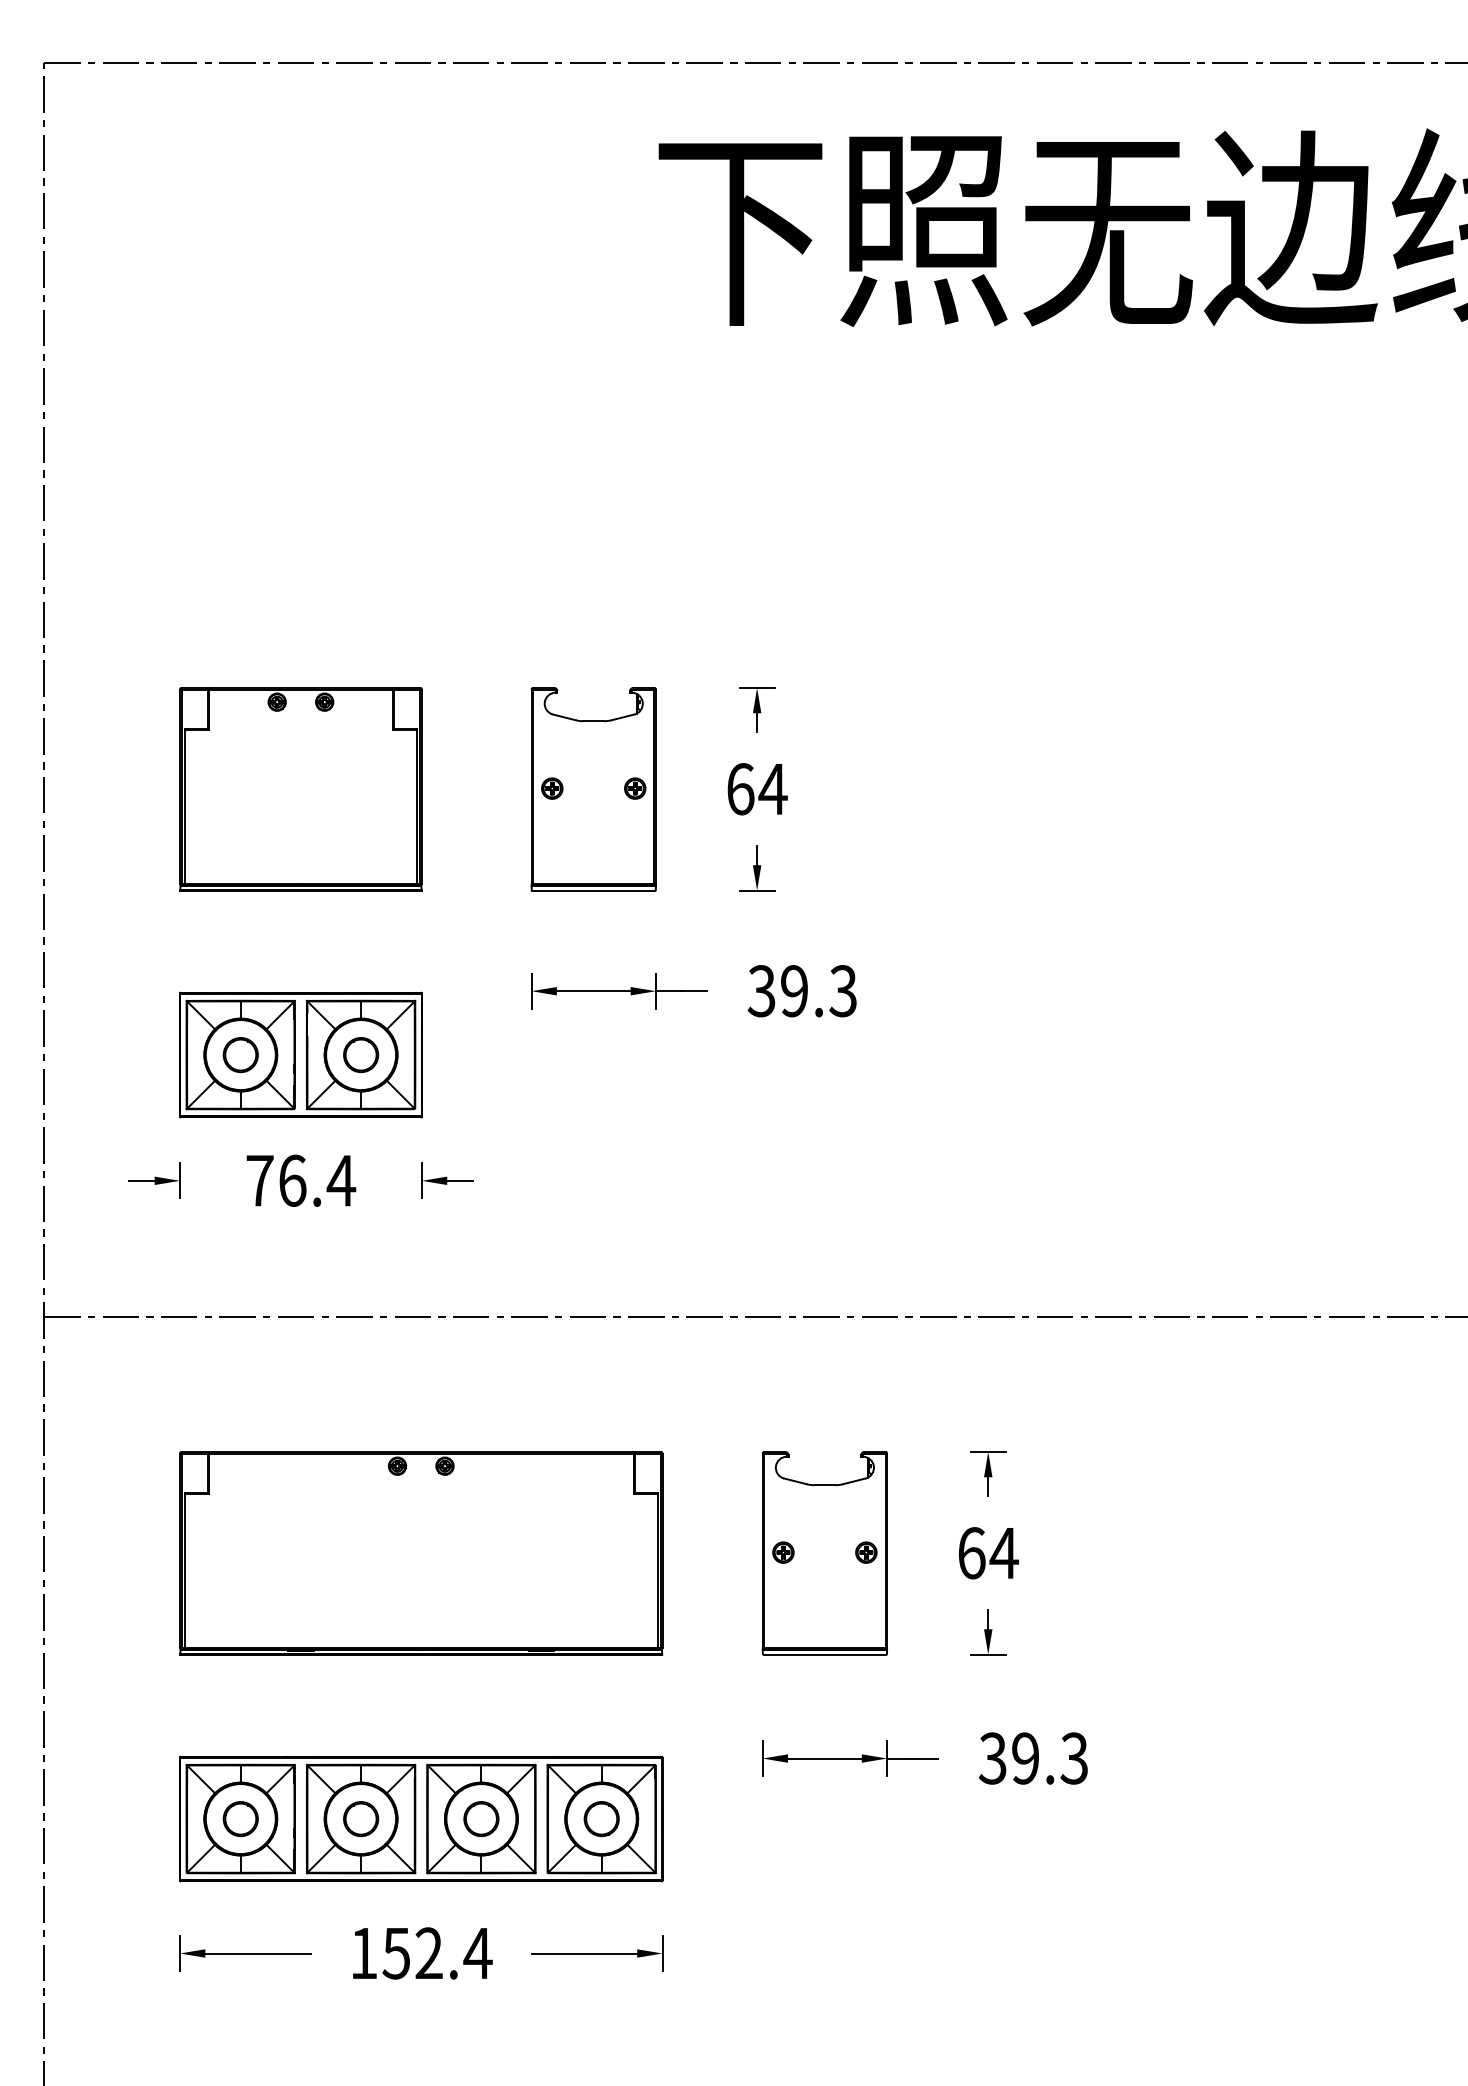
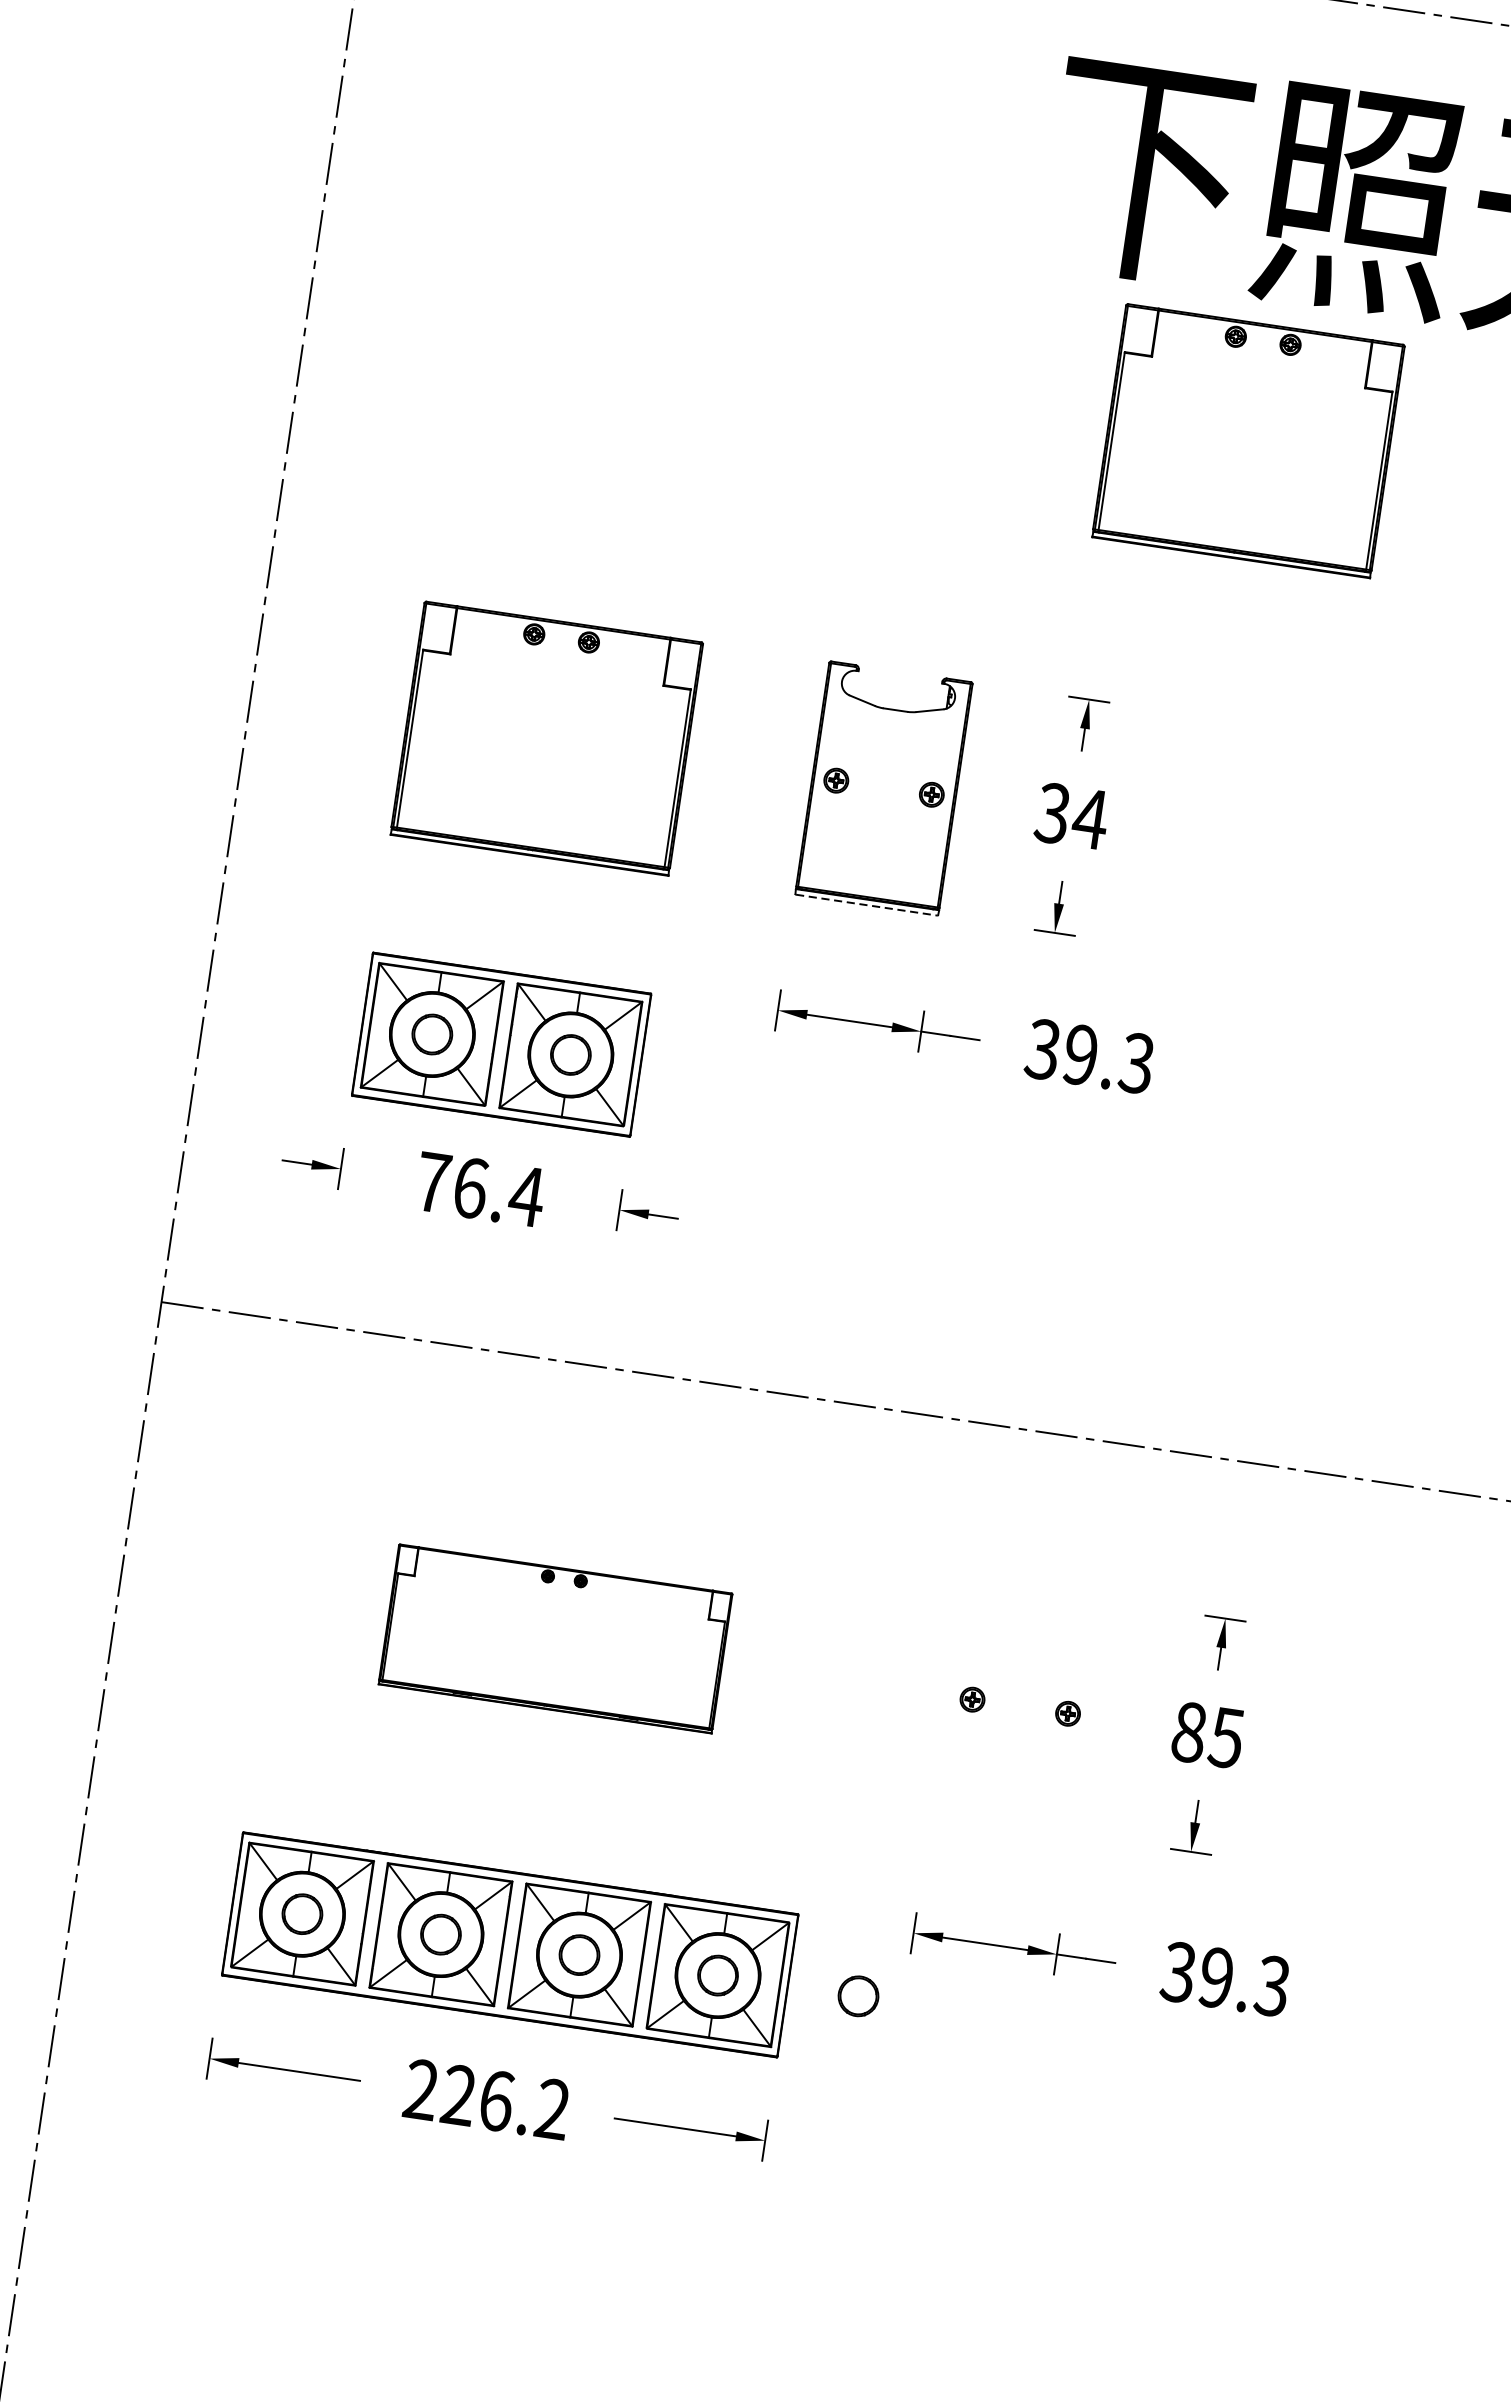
part: (859, 448) -> (1247, 441), added
text: (740, 789) -> (1052, 813), 64 -> 34
line: (594, 890) -> (867, 905), solid -> dashed
part: (421, 1553) -> (555, 1639), size x0.6
part: (824, 1553) -> (1019, 1707), removed
text: (988, 1553) -> (1208, 1735), 64 -> 85
part: (723, 1819) -> (858, 1996), added
text: (421, 1953) -> (487, 2099), 152.4 -> 226.2

